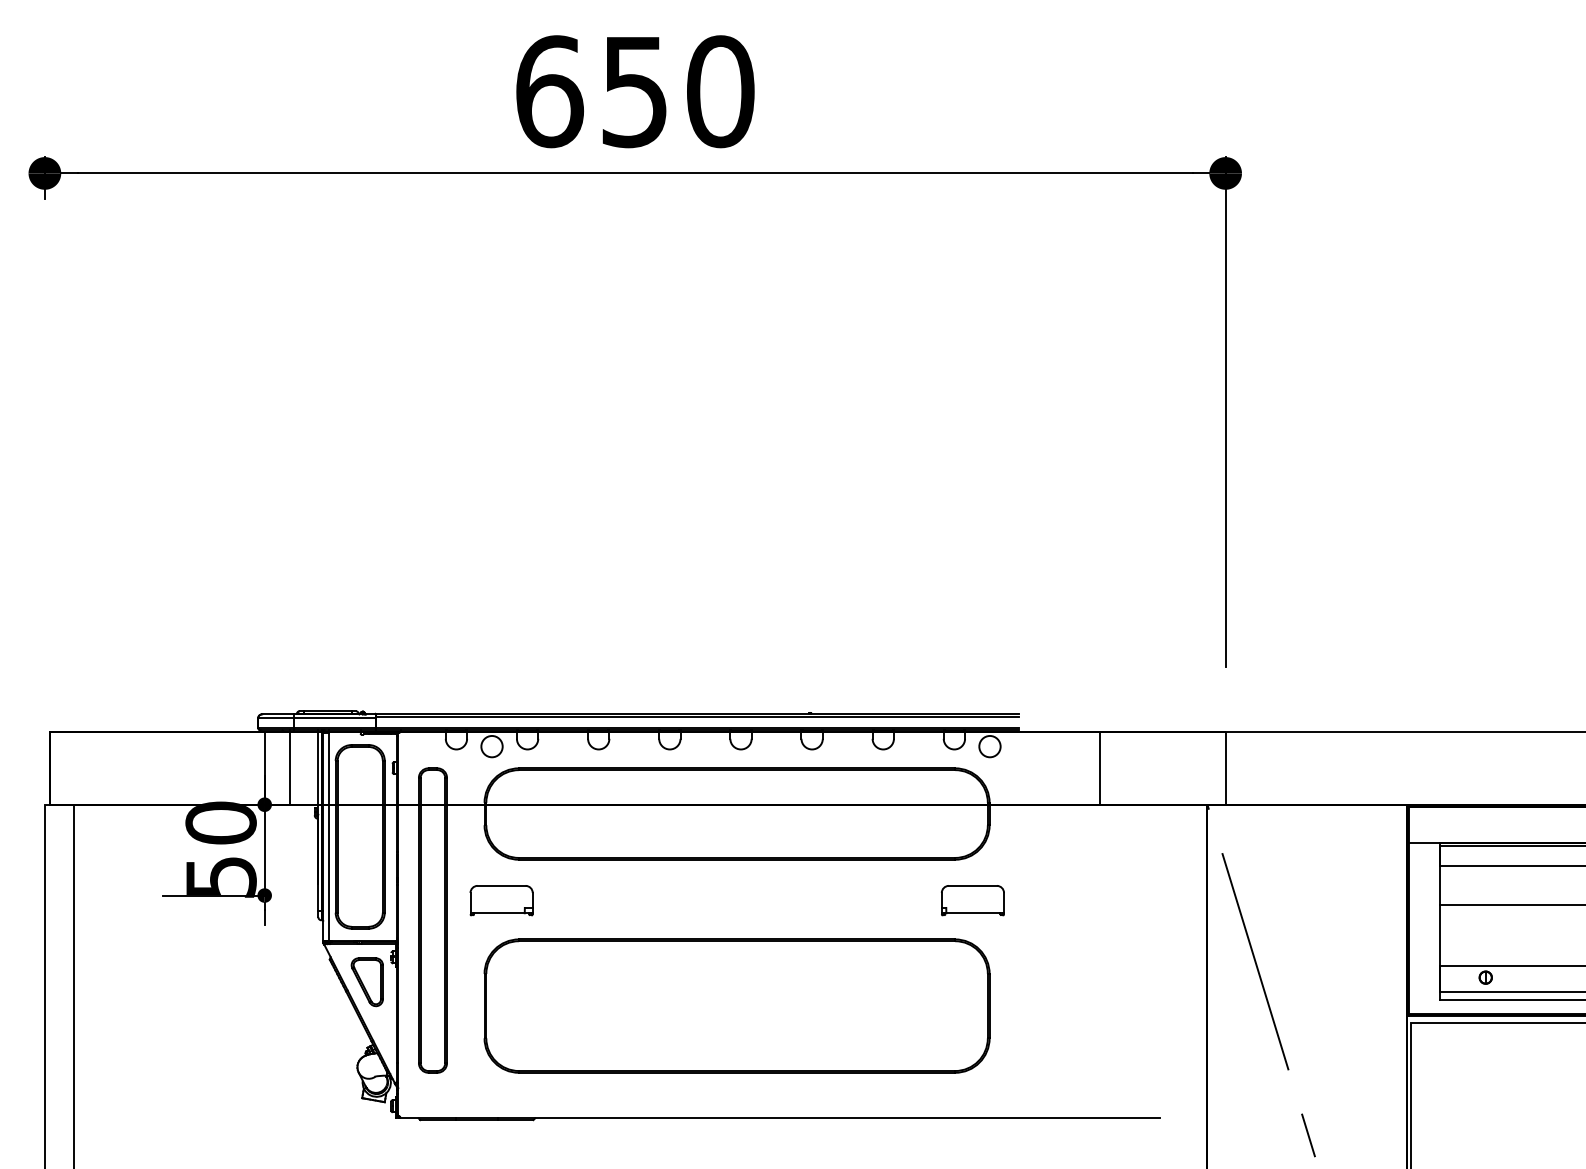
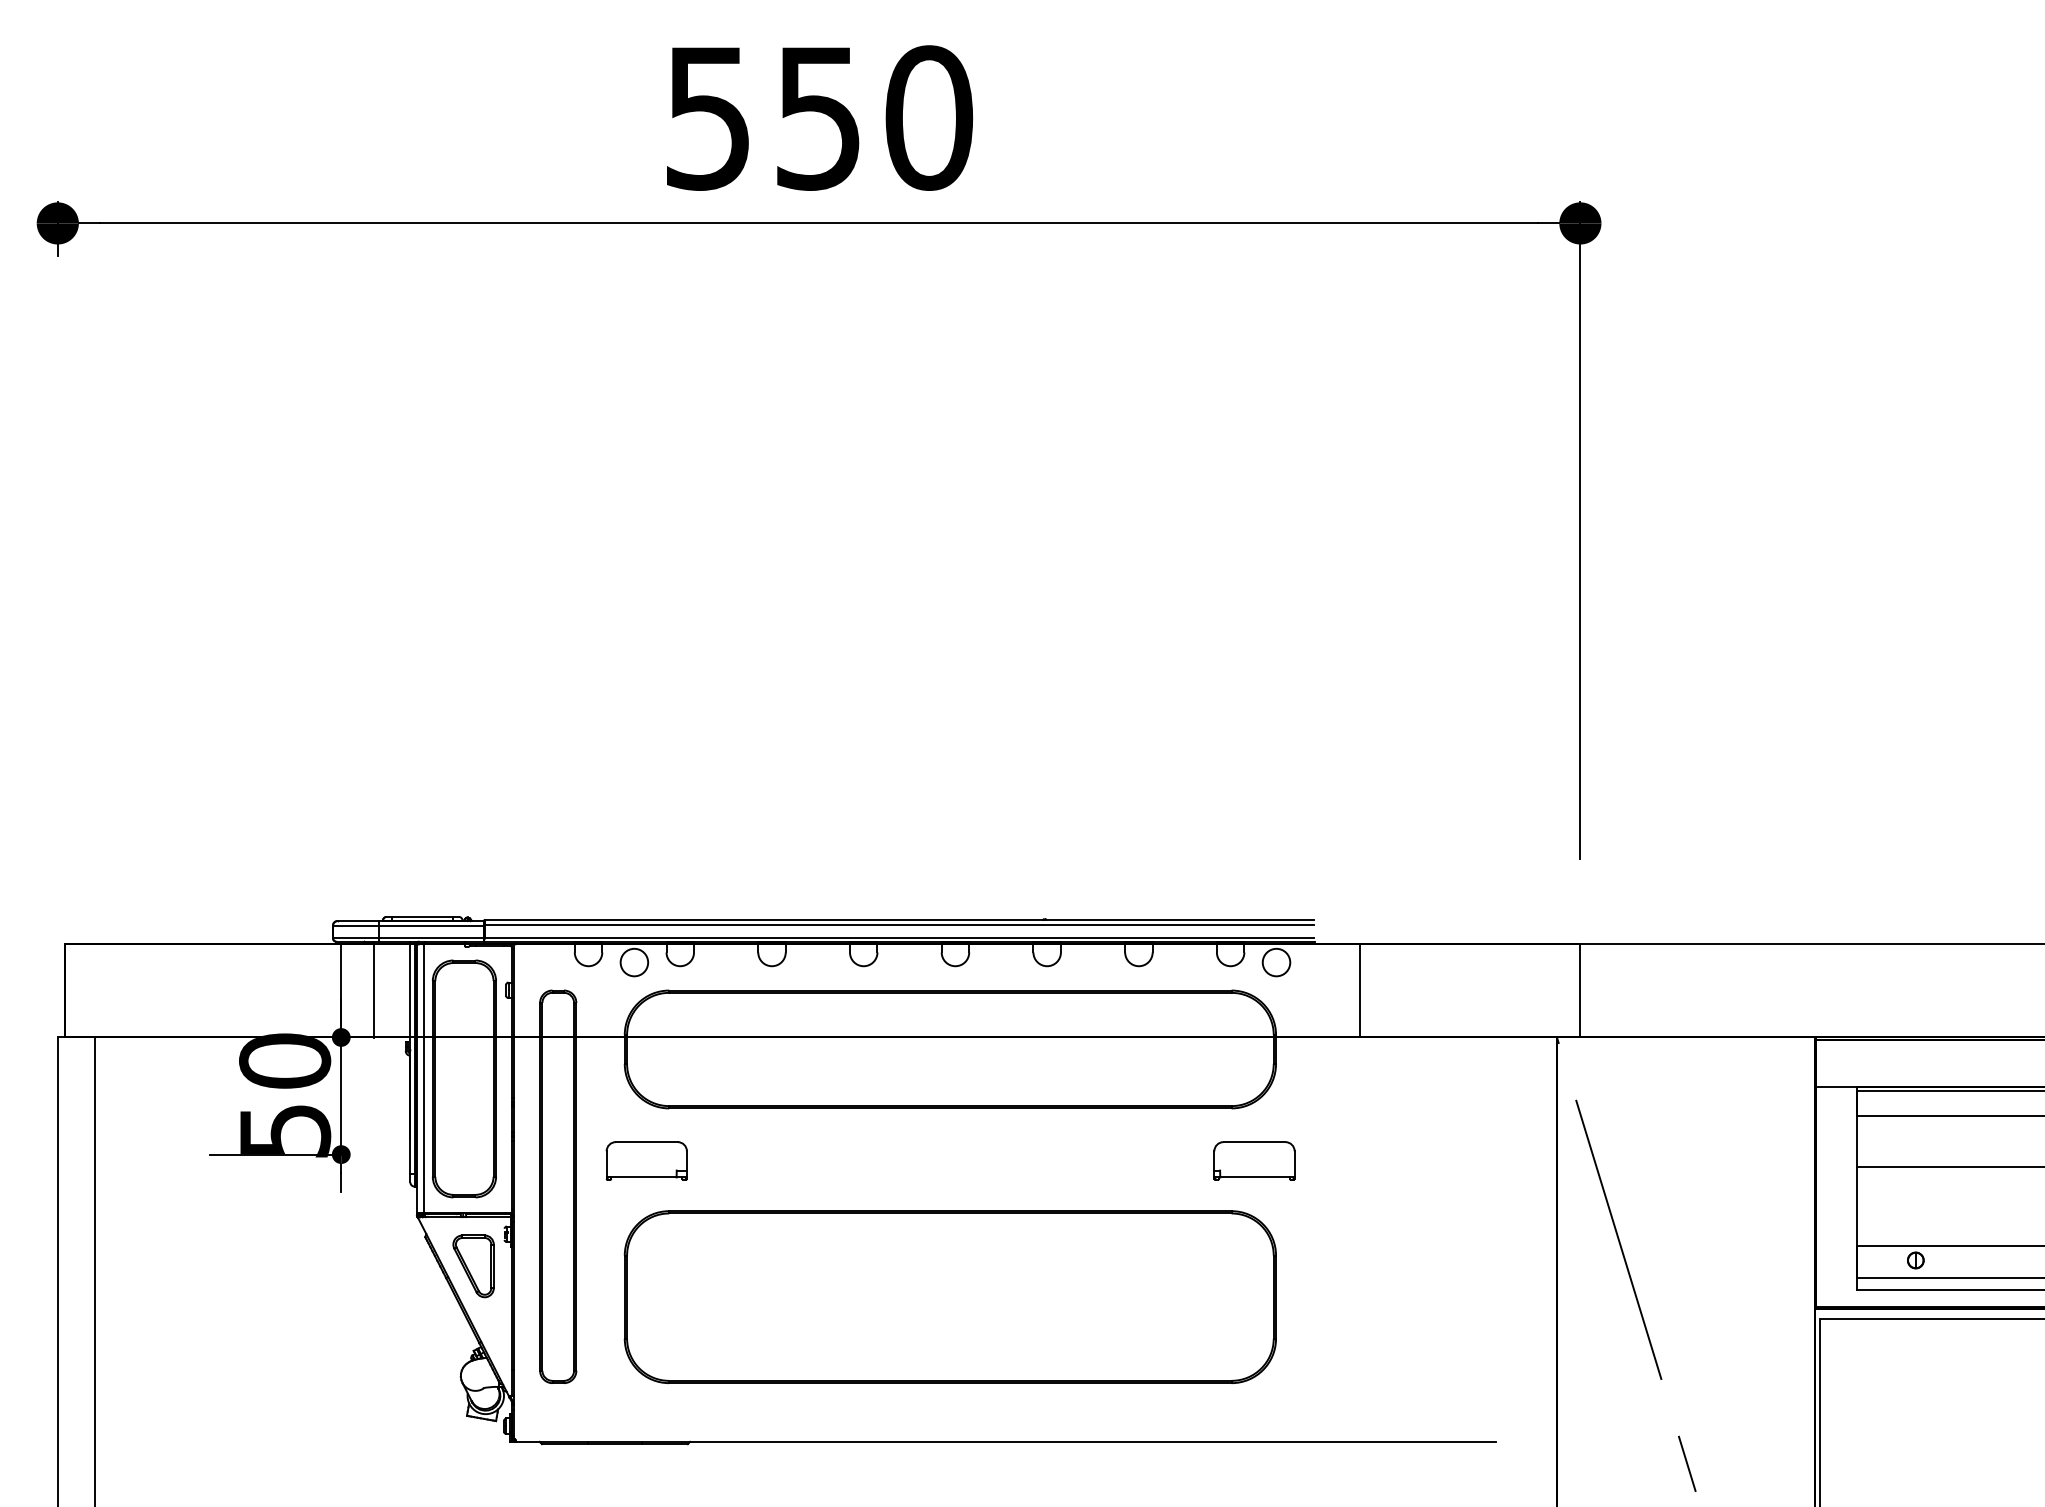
text: (550, 91) -> (709, 117), 650 -> 550
line: (1100, 768) -> (1359, 990), moved

